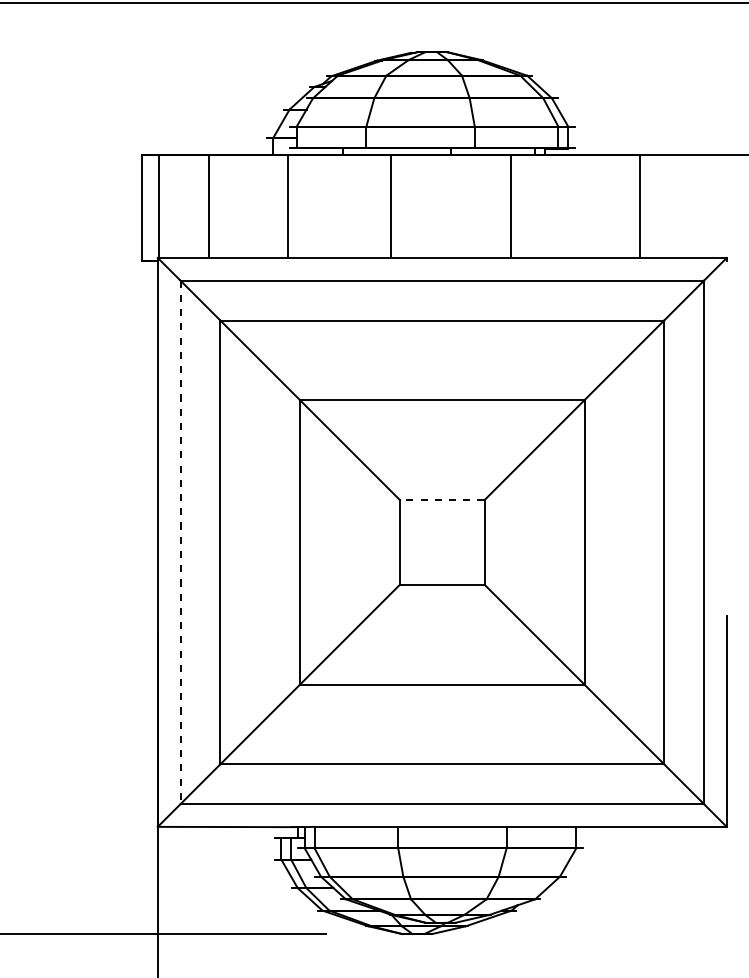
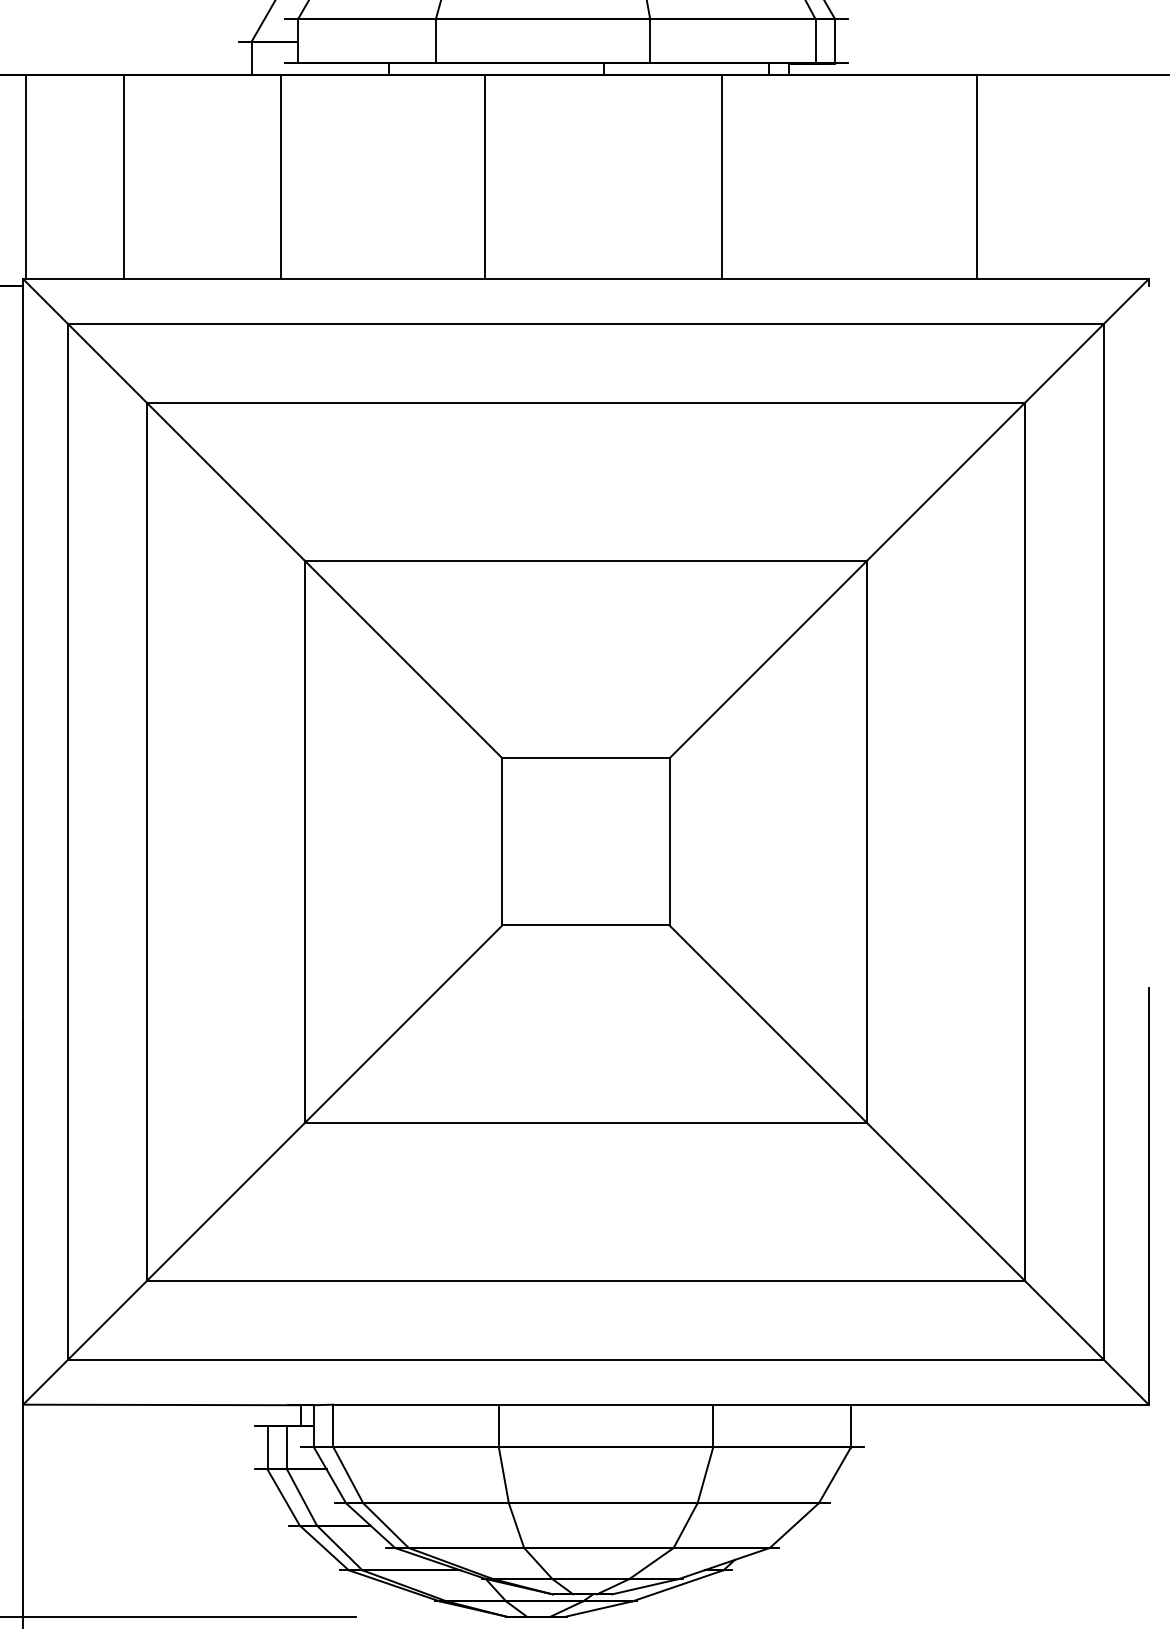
line: (441, 500) -> (584, 758), dashed -> solid
line: (180, 542) -> (68, 842), dashed -> solid

